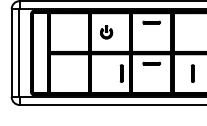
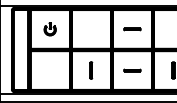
part: (151, 22) -> (132, 29), moved
part: (106, 32) -> (50, 29), moved
part: (151, 63) -> (132, 70), moved
part: (121, 73) -> (91, 70), moved

